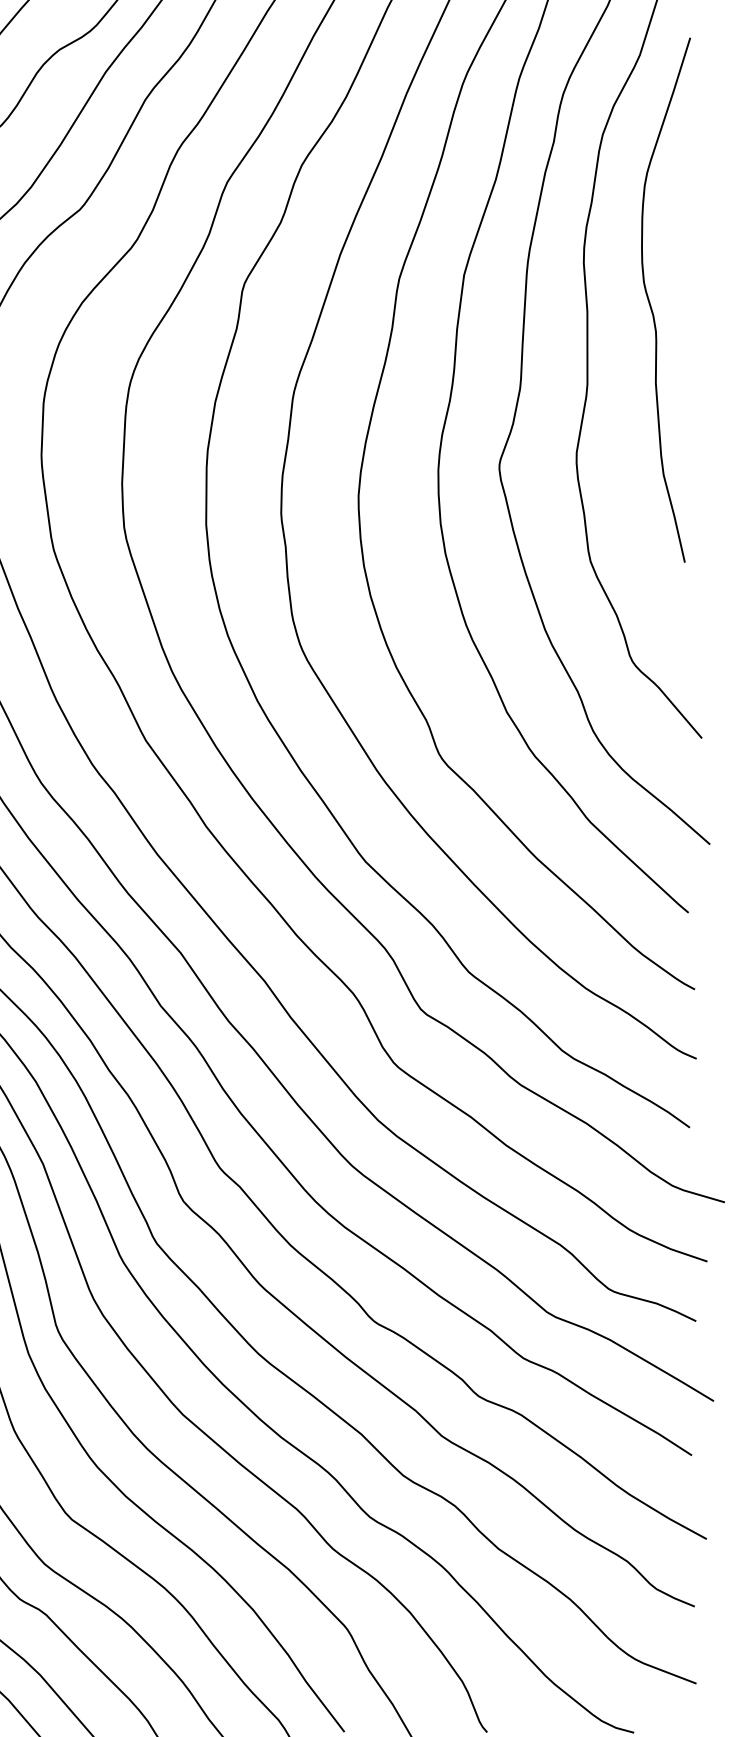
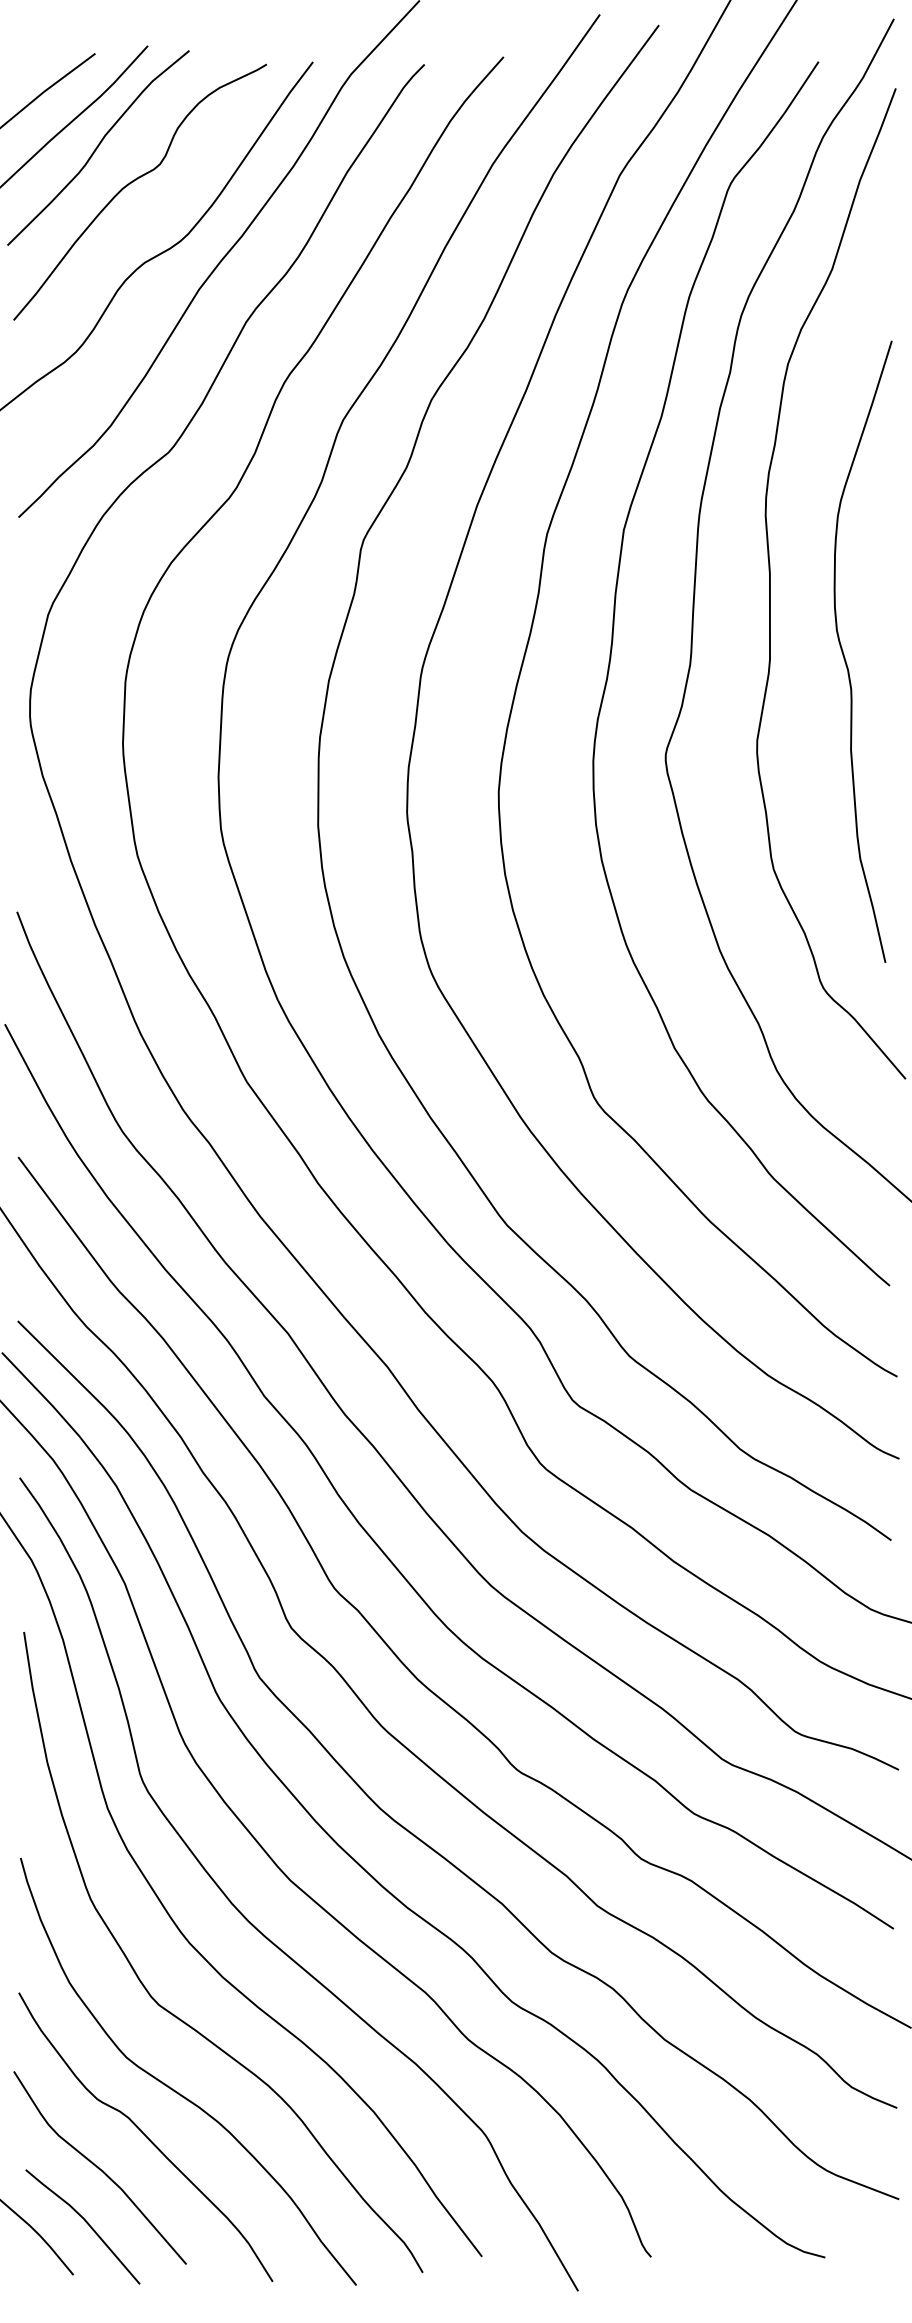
curve: (651, 304) -> (845, 657), moved

